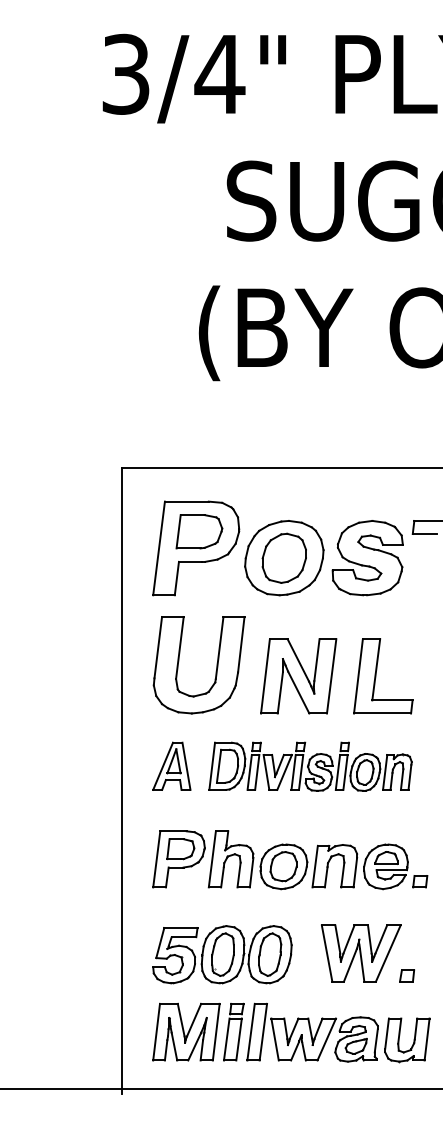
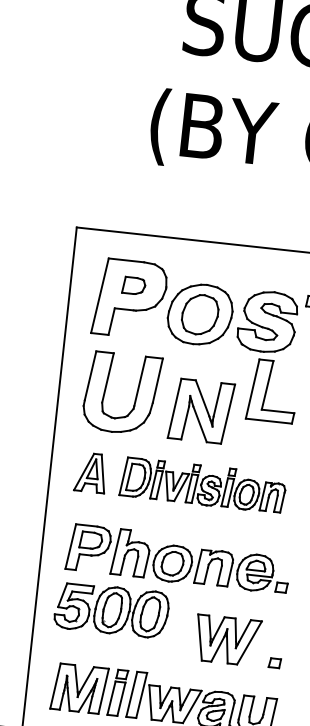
part: (199, 531) -> (134, 285), size x0.6
part: (376, 676) -> (267, 390), moved
part: (222, 954) -> (111, 610), moved
part: (407, 975) -> (275, 662), moved

